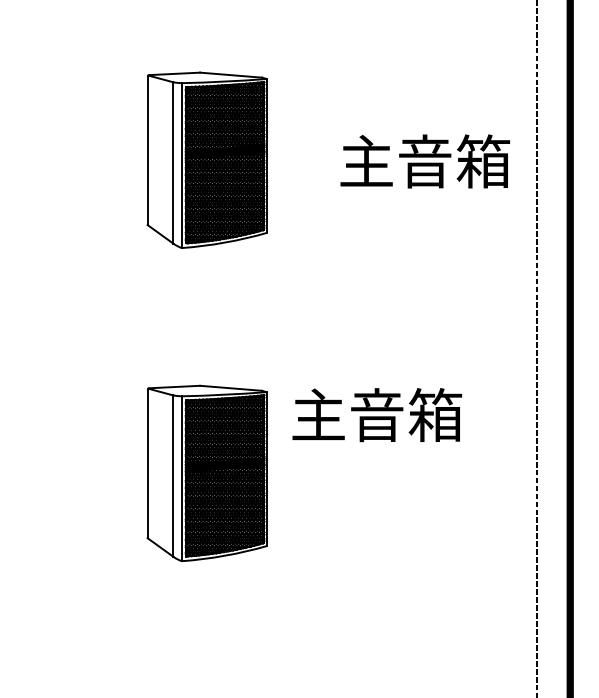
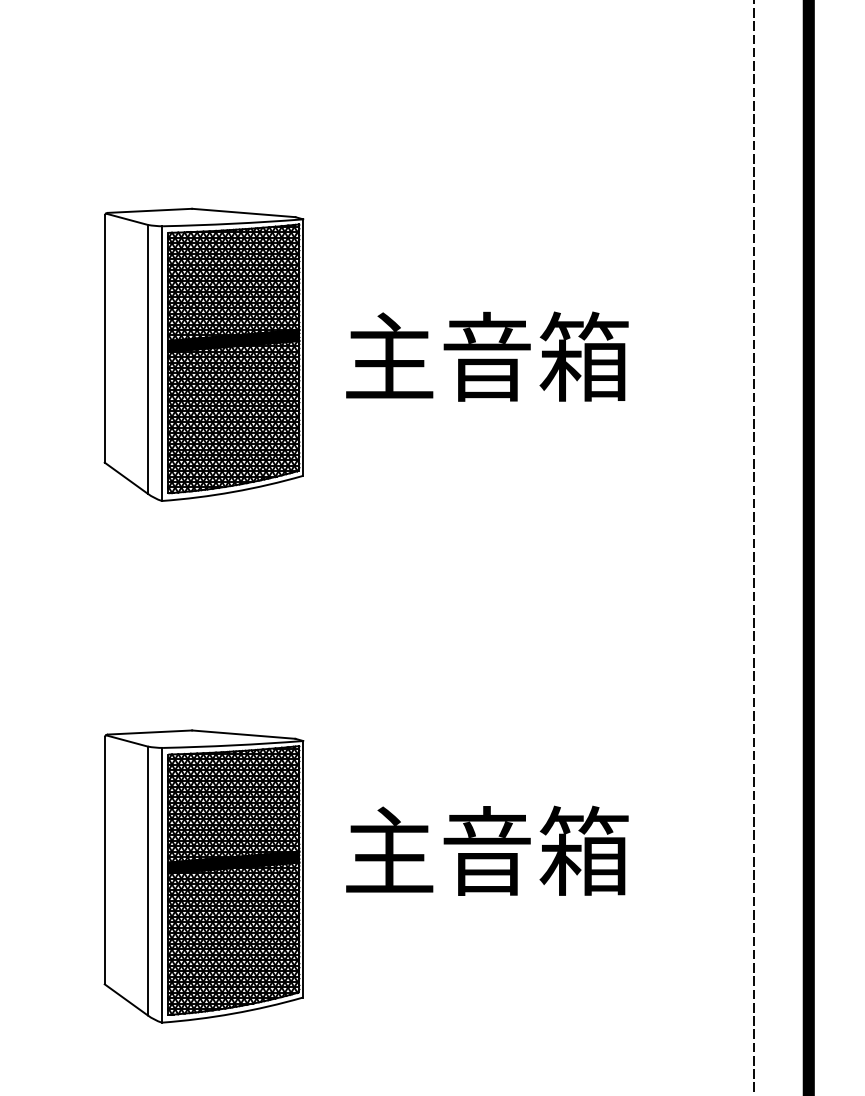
text: (425, 161) -> (487, 356), moved
text: (377, 415) -> (487, 851), moved

